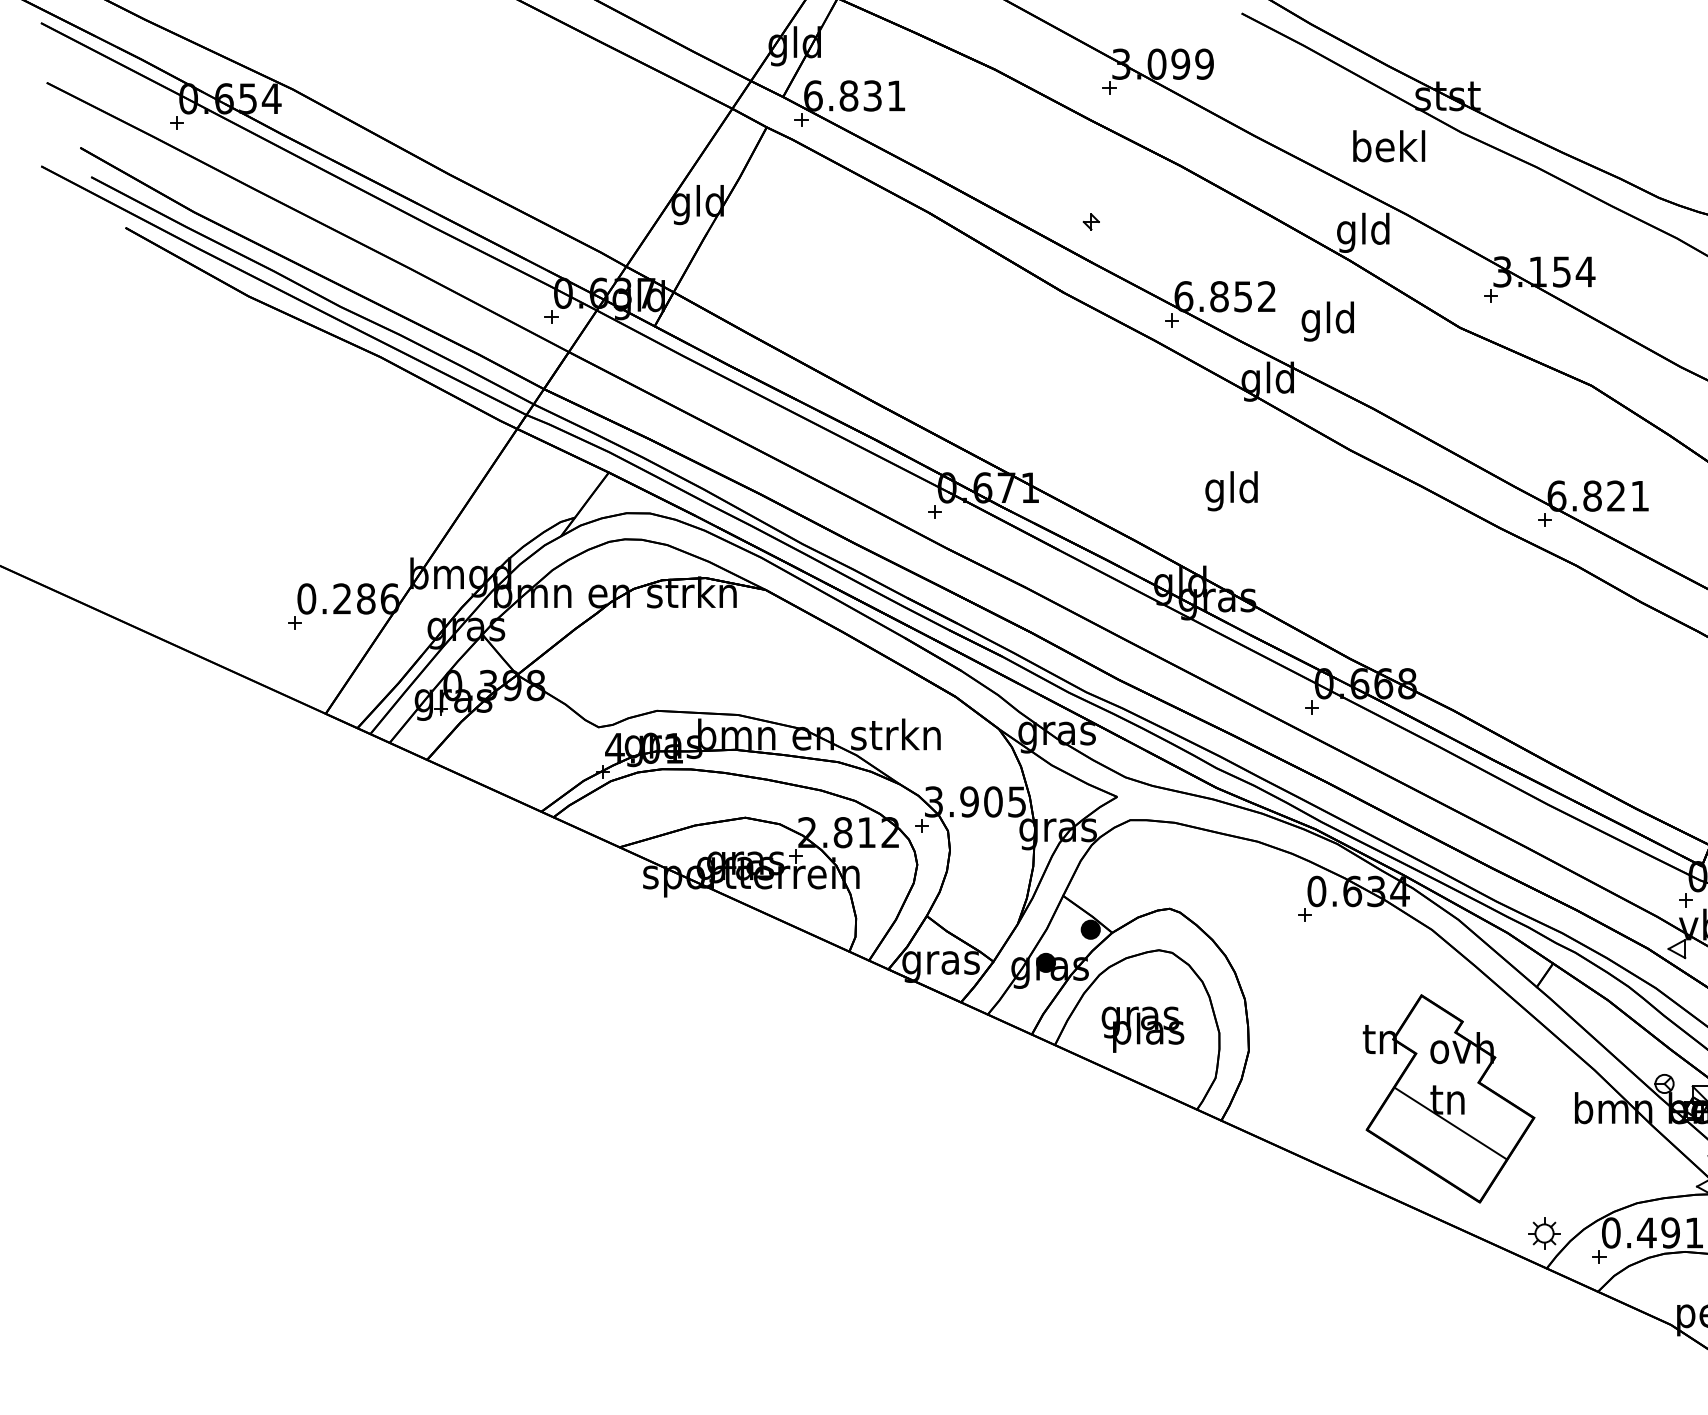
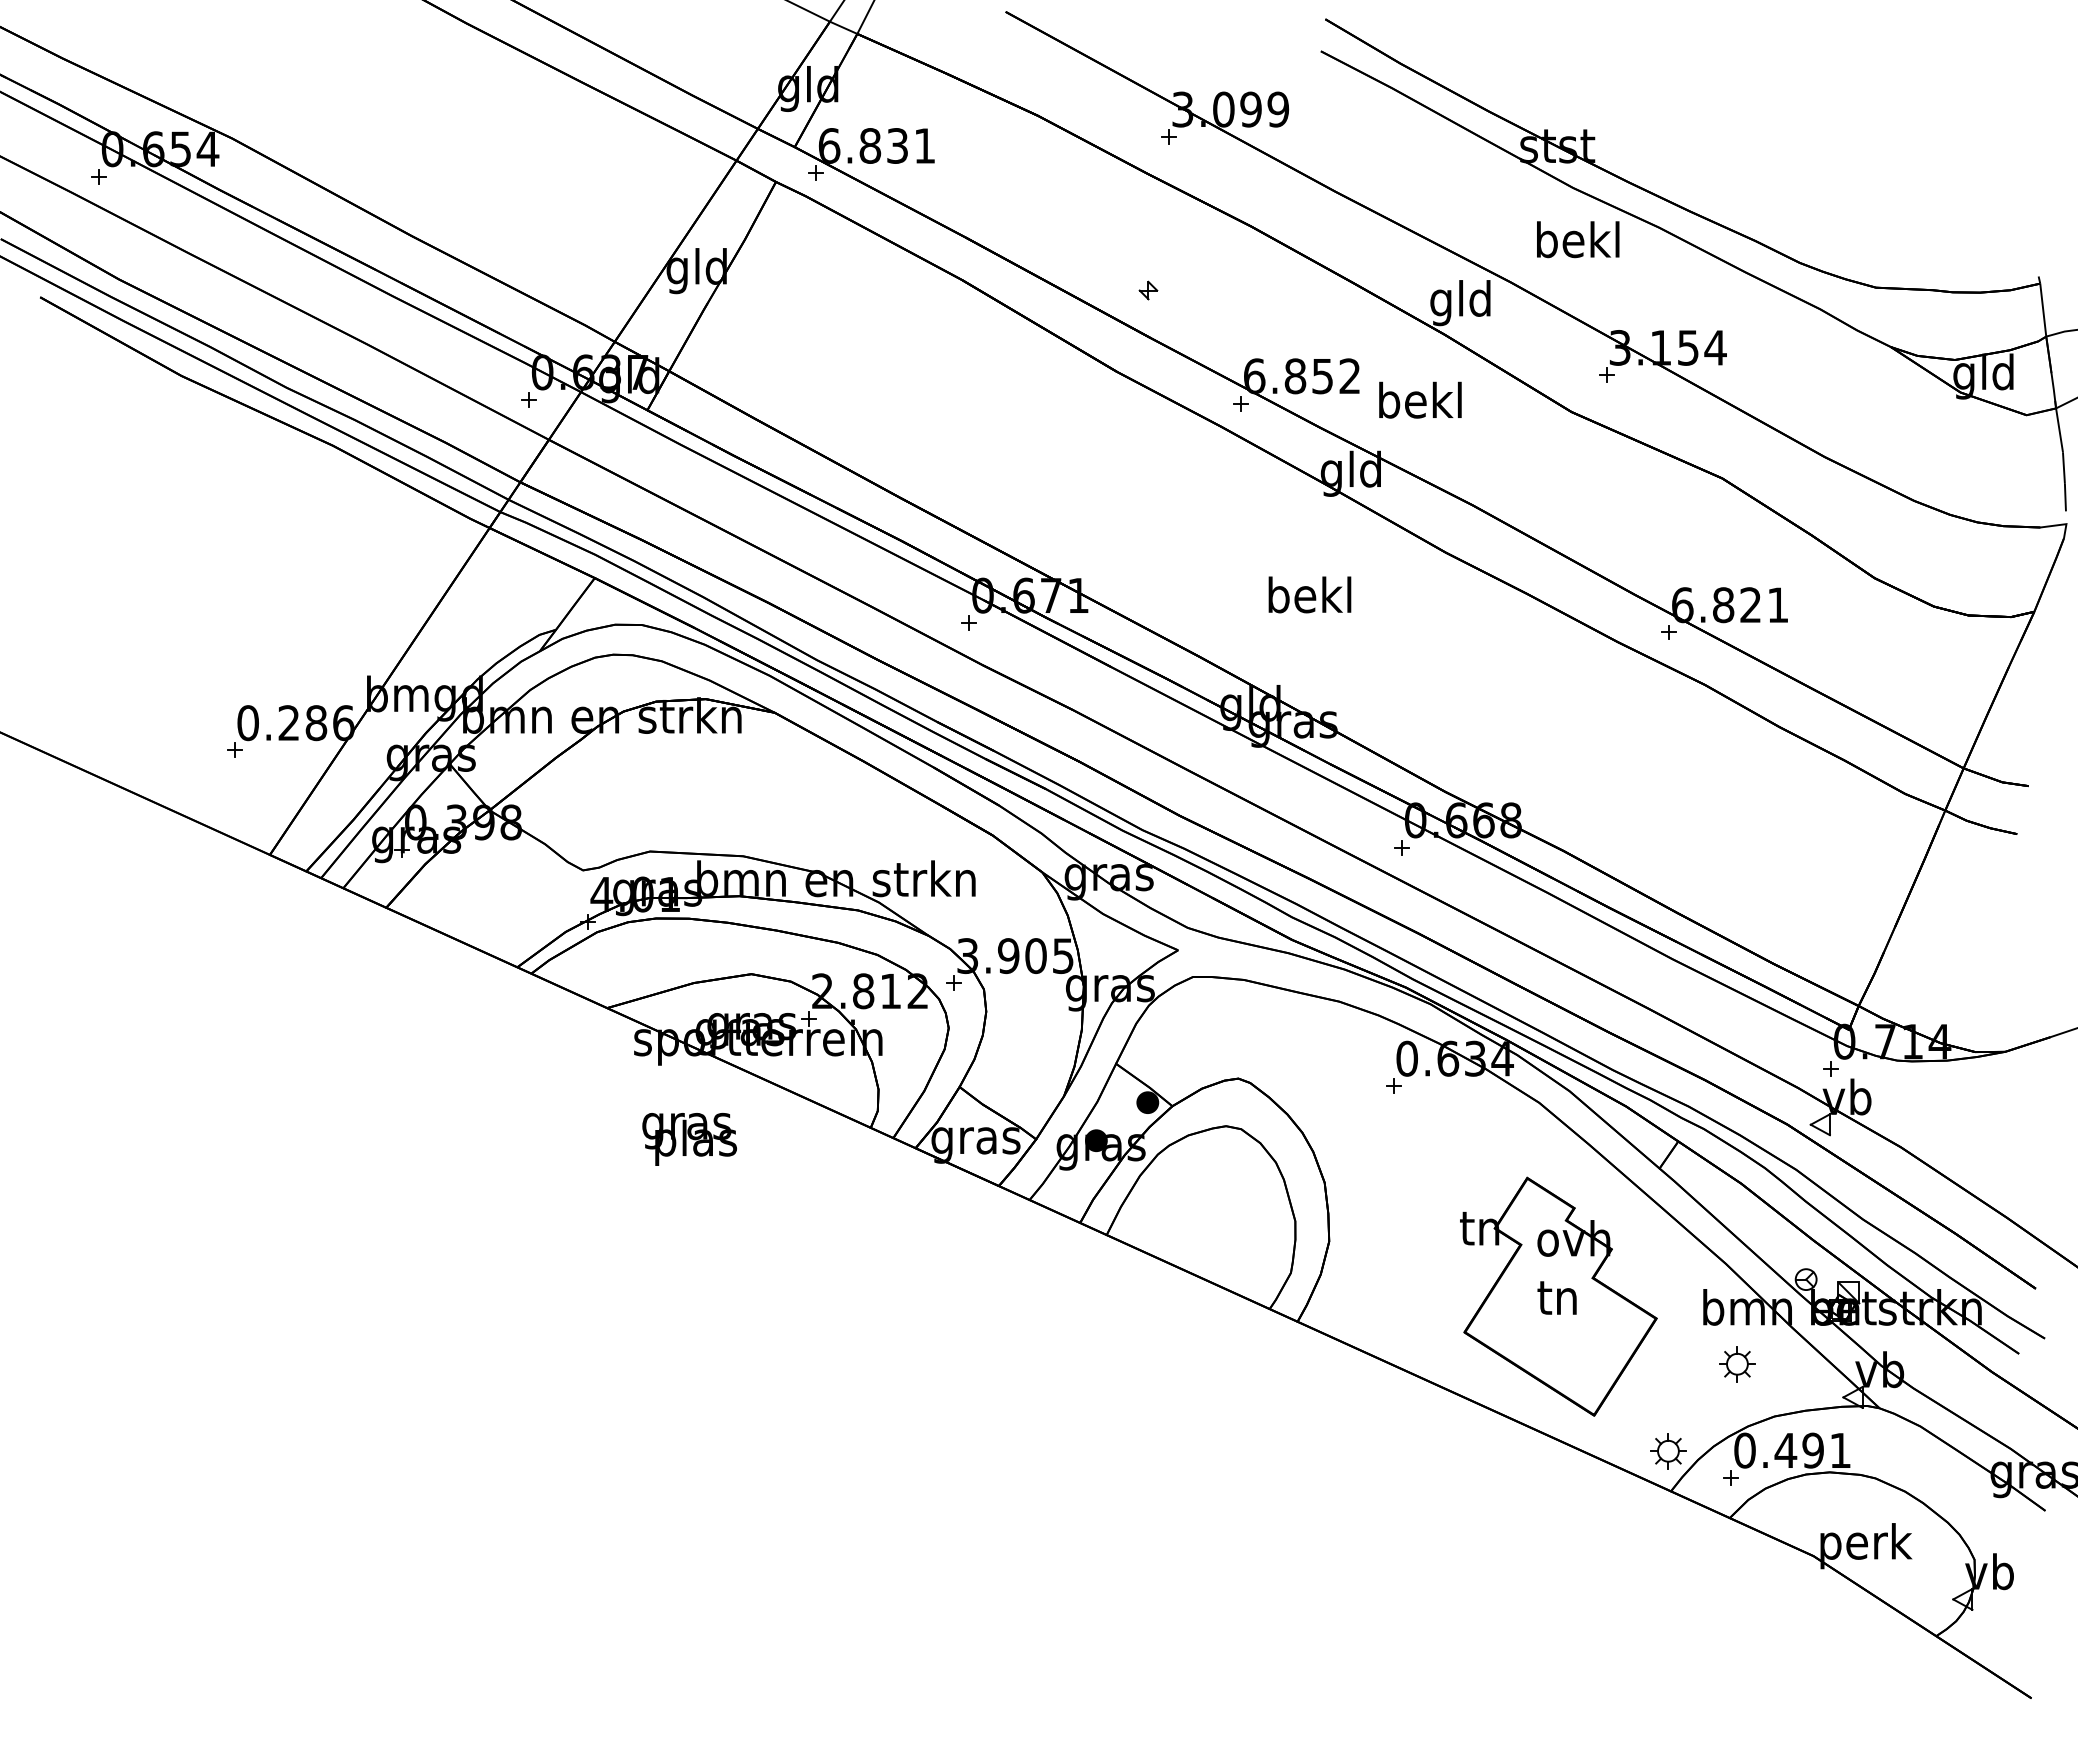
text: (1389, 146) -> (1578, 239), moved
text: (1328, 321) -> (1420, 404), gld -> bekl
text: (1231, 491) -> (1309, 599), gld -> bekl
text: (1142, 1029) -> (689, 1139), moved
line: (1450, 1123) -> (1560, 1324), removed
part: (1604, 1157) -> (1737, 1364), added

